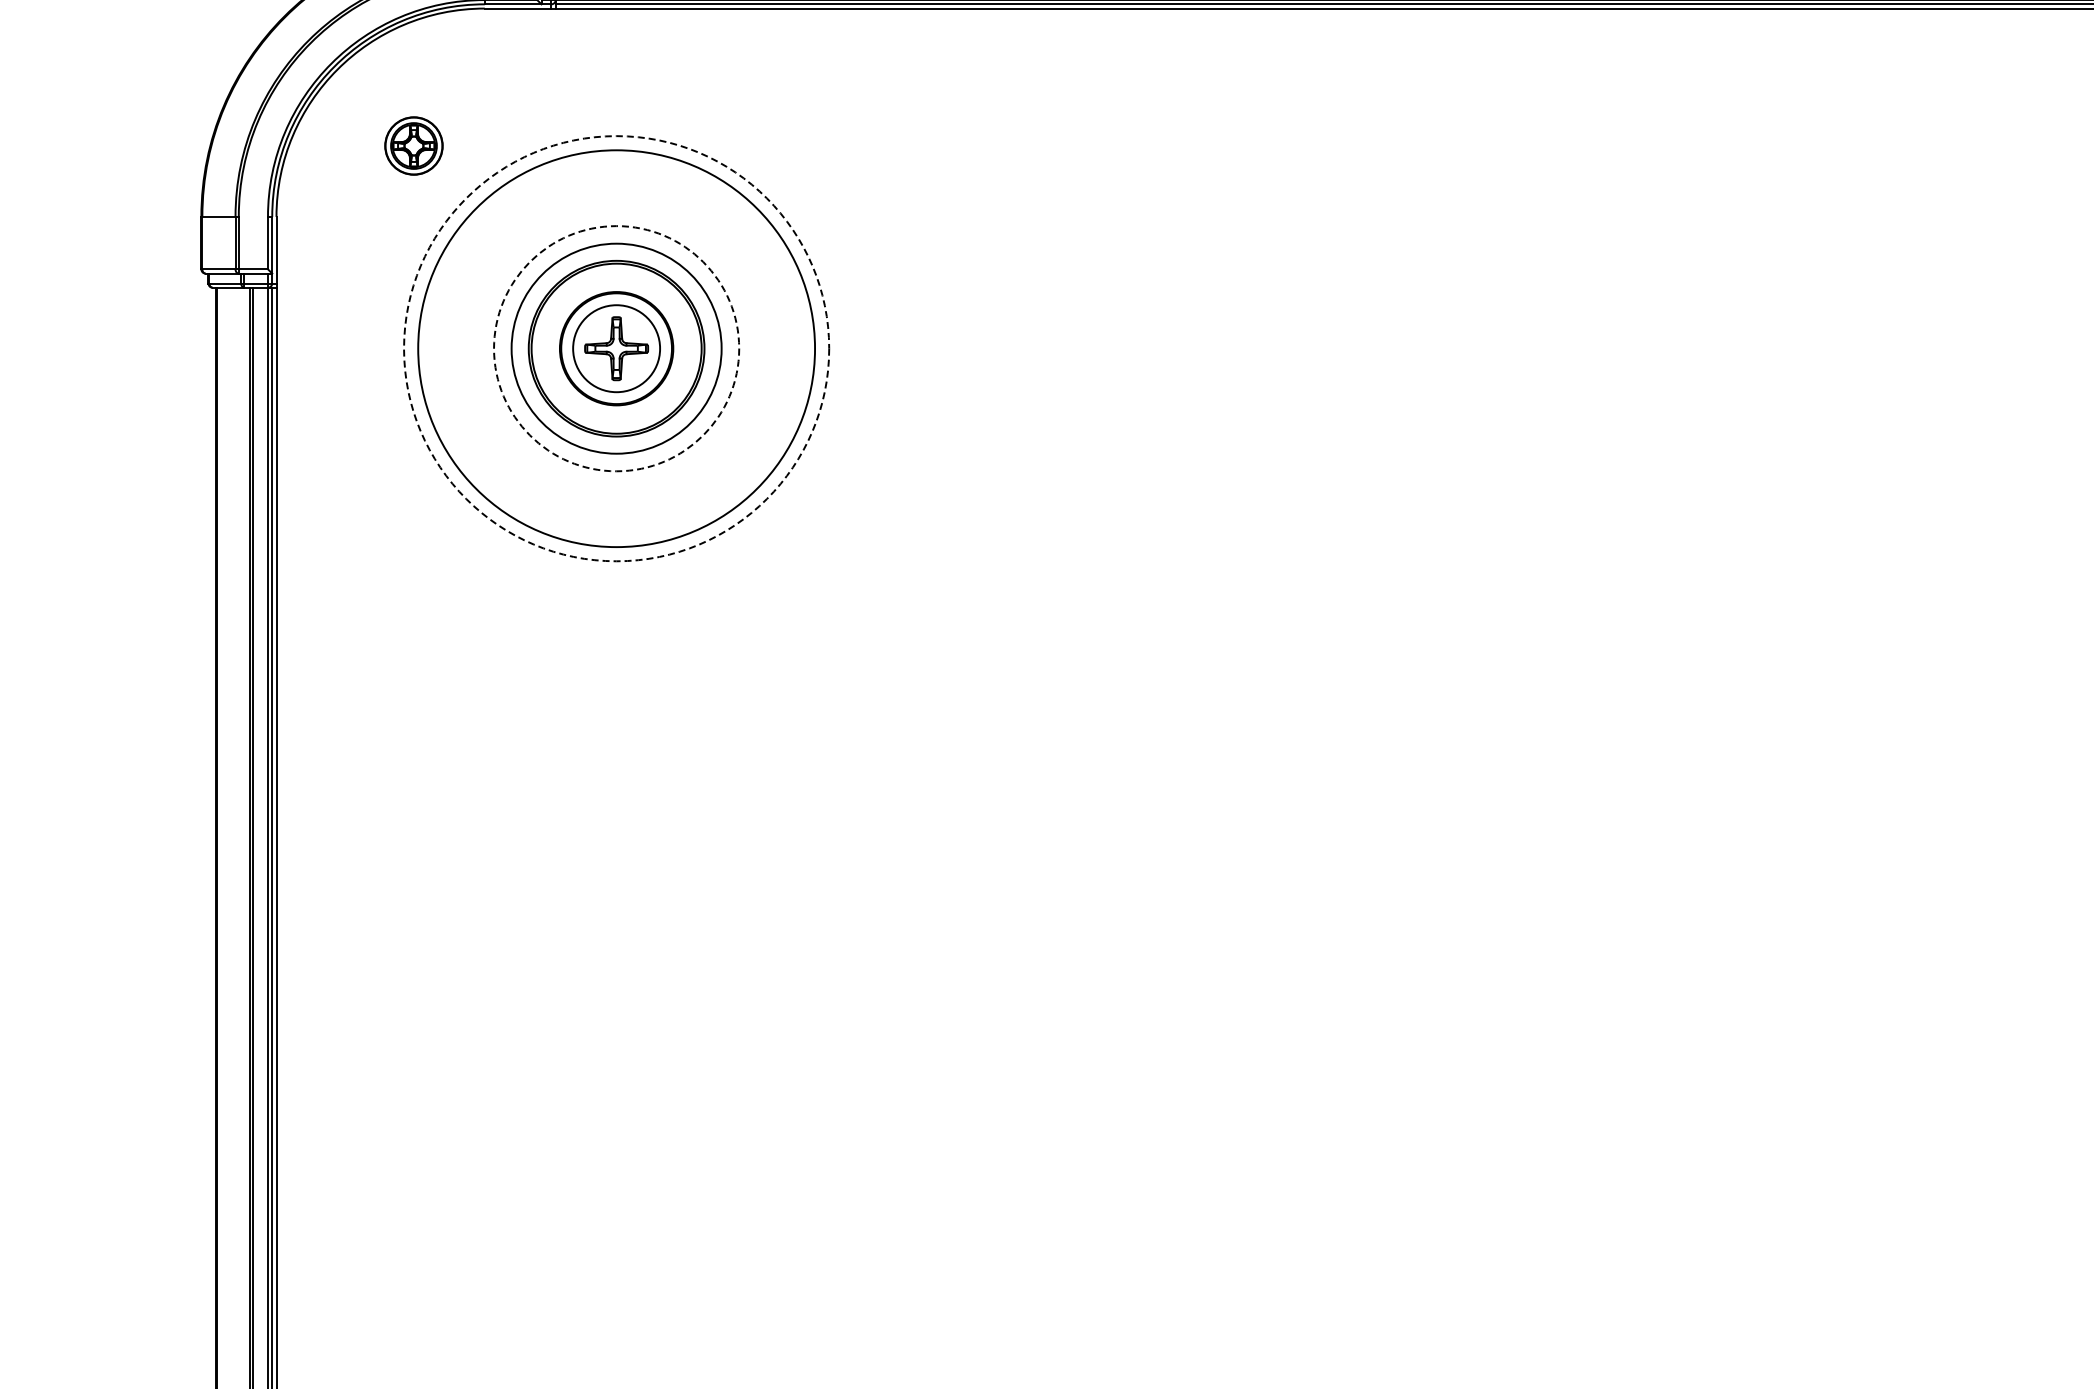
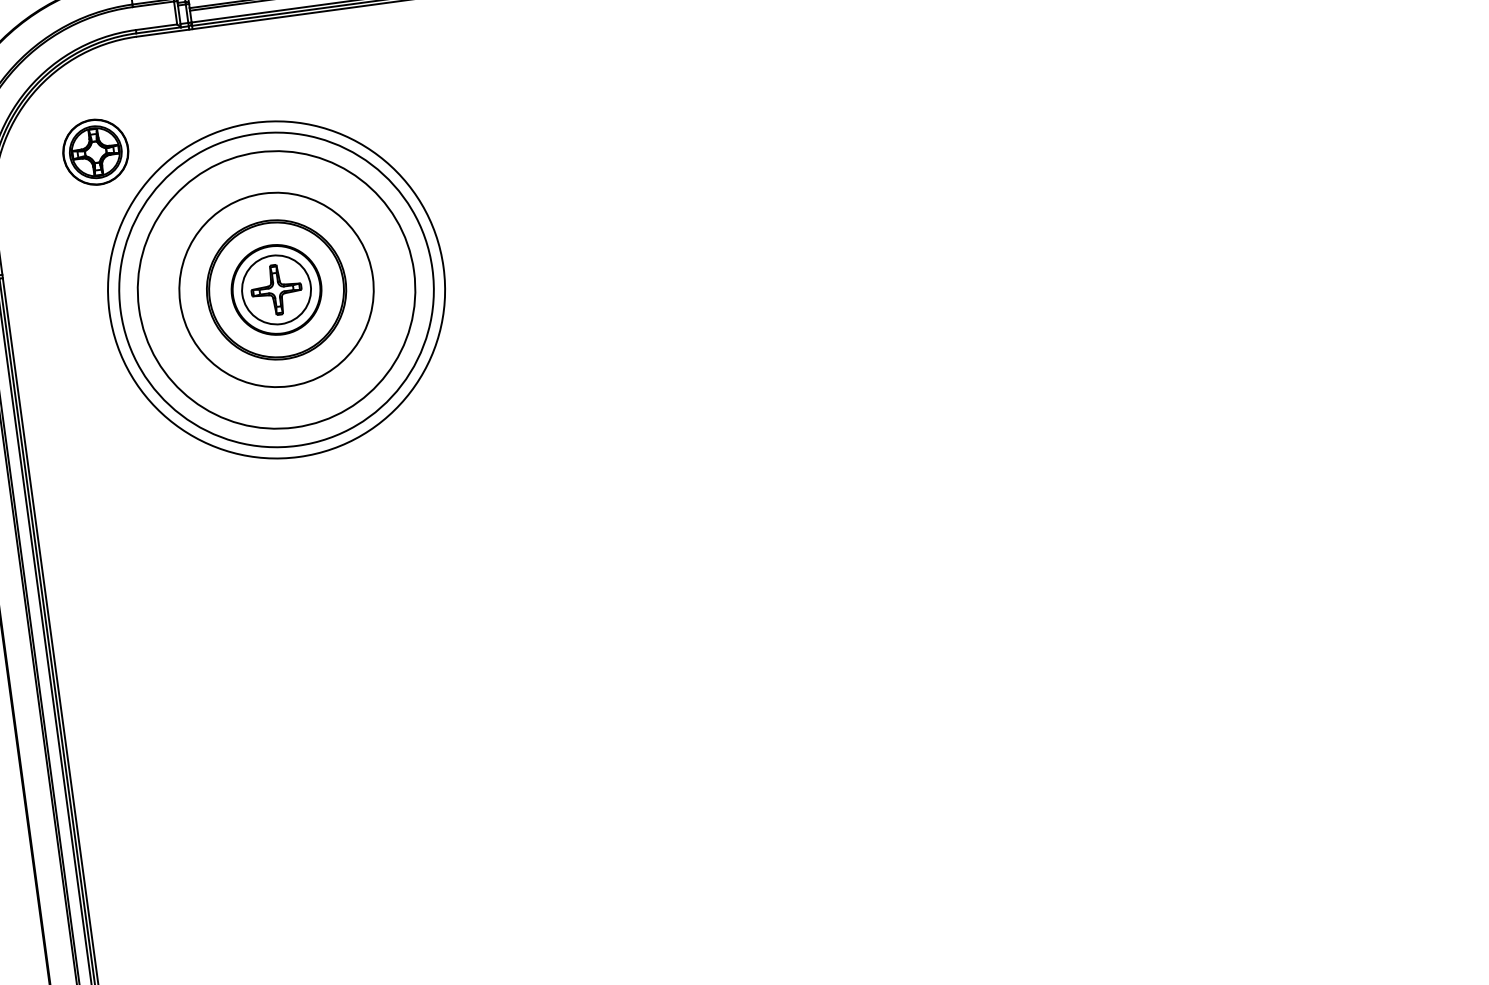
part: (413, 145) -> (95, 151), size x1.43
circle: (616, 348) -> (276, 289), dashed -> solid
circle: (616, 348) -> (276, 289), dashed -> solid
circle: (616, 348) -> (276, 289), size x1.67

